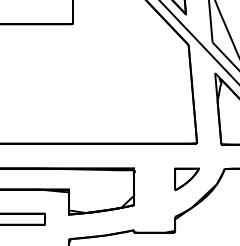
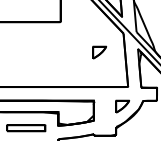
part: (144, 79) -> (99, 52), added

